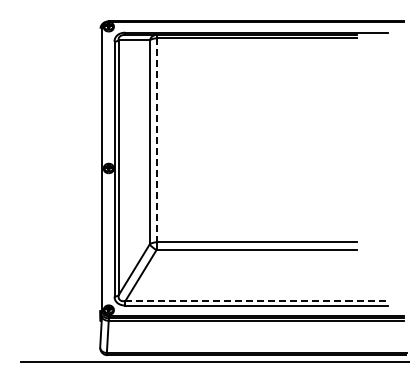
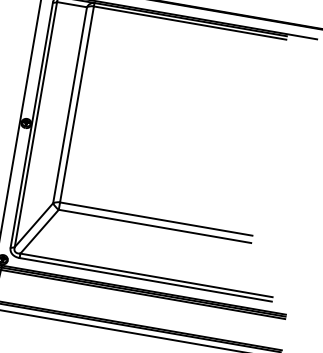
line: (156, 140) -> (76, 104), dashed -> solid
line: (257, 300) -> (147, 275), dashed -> solid

